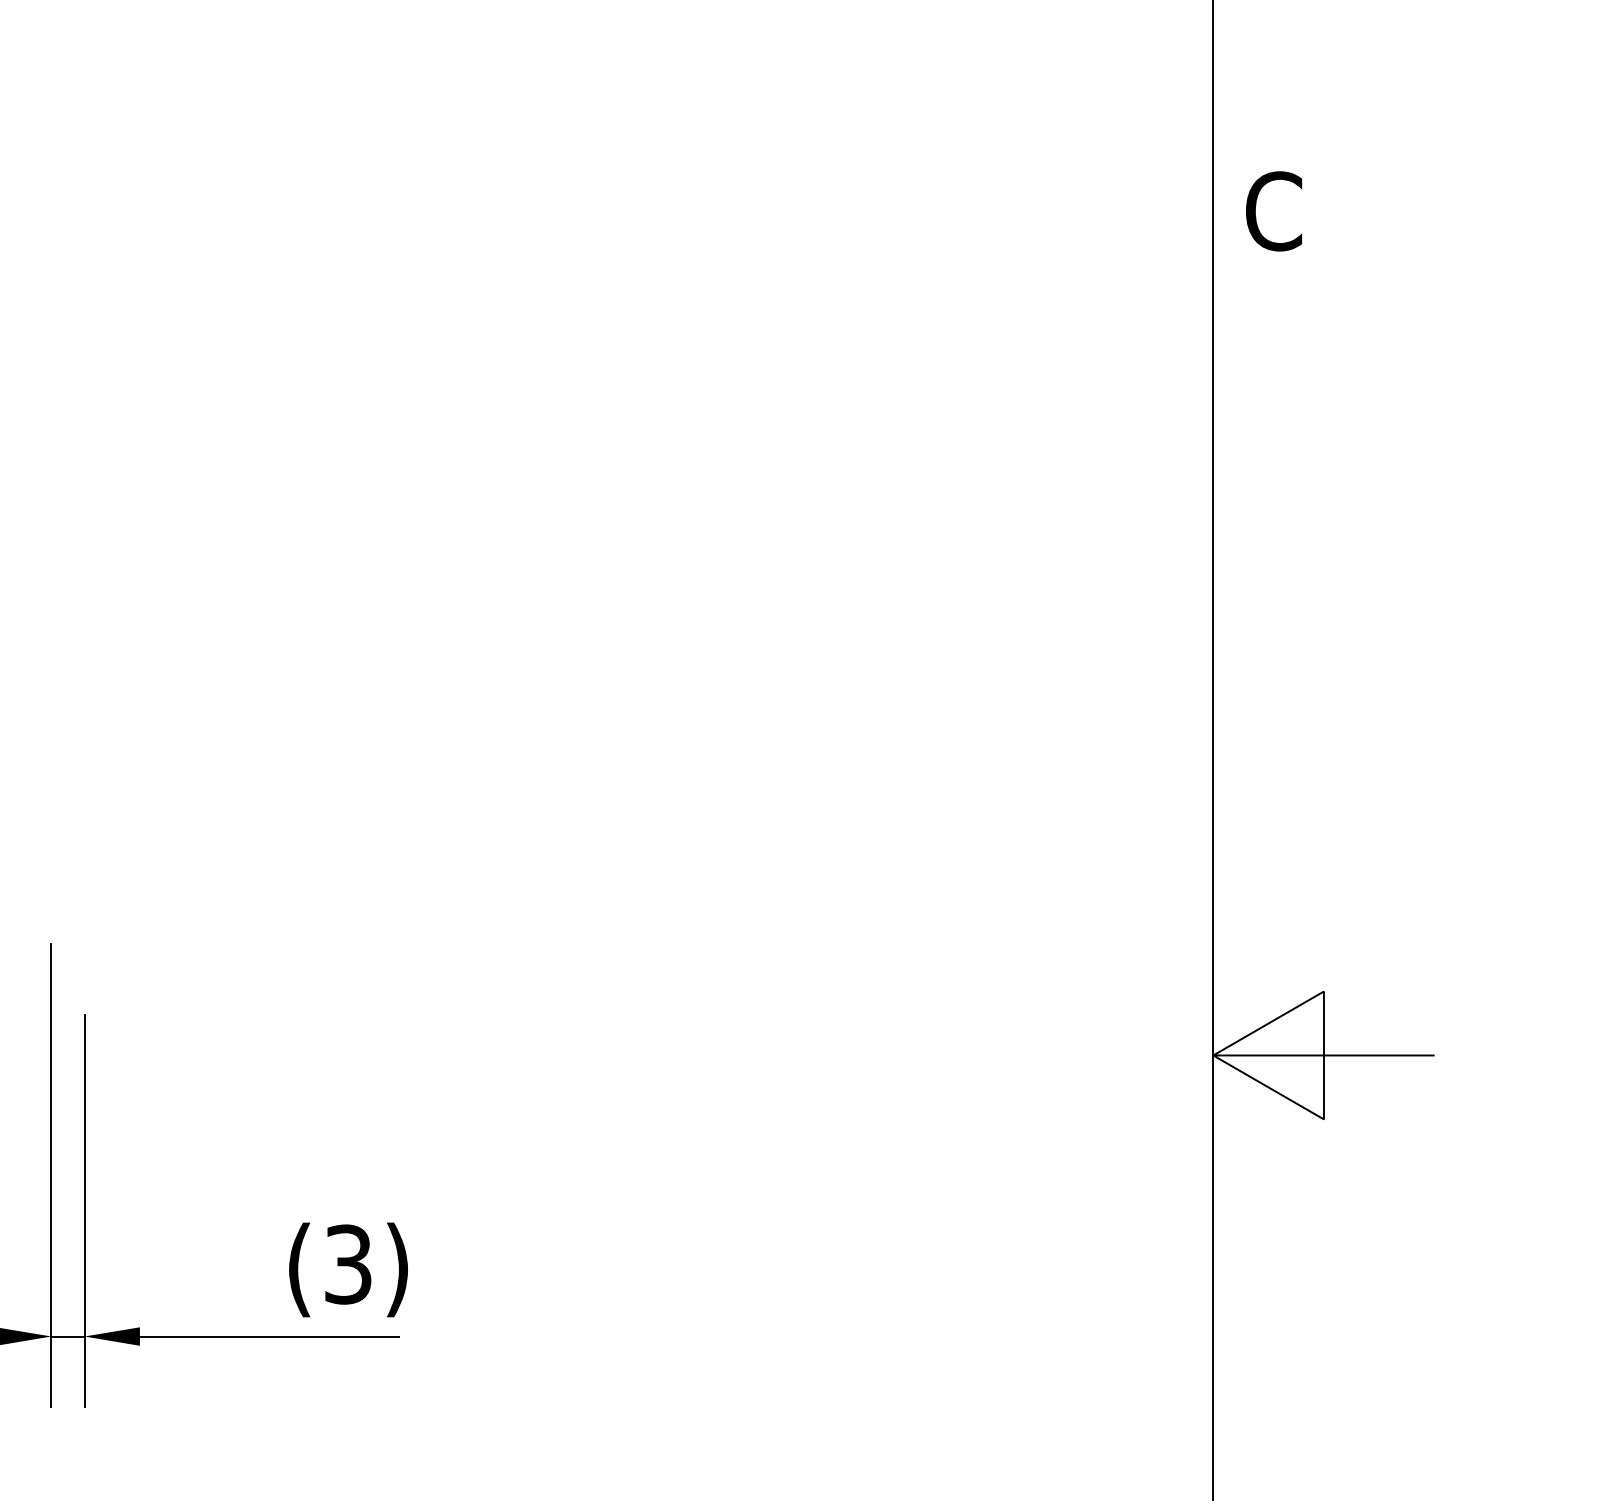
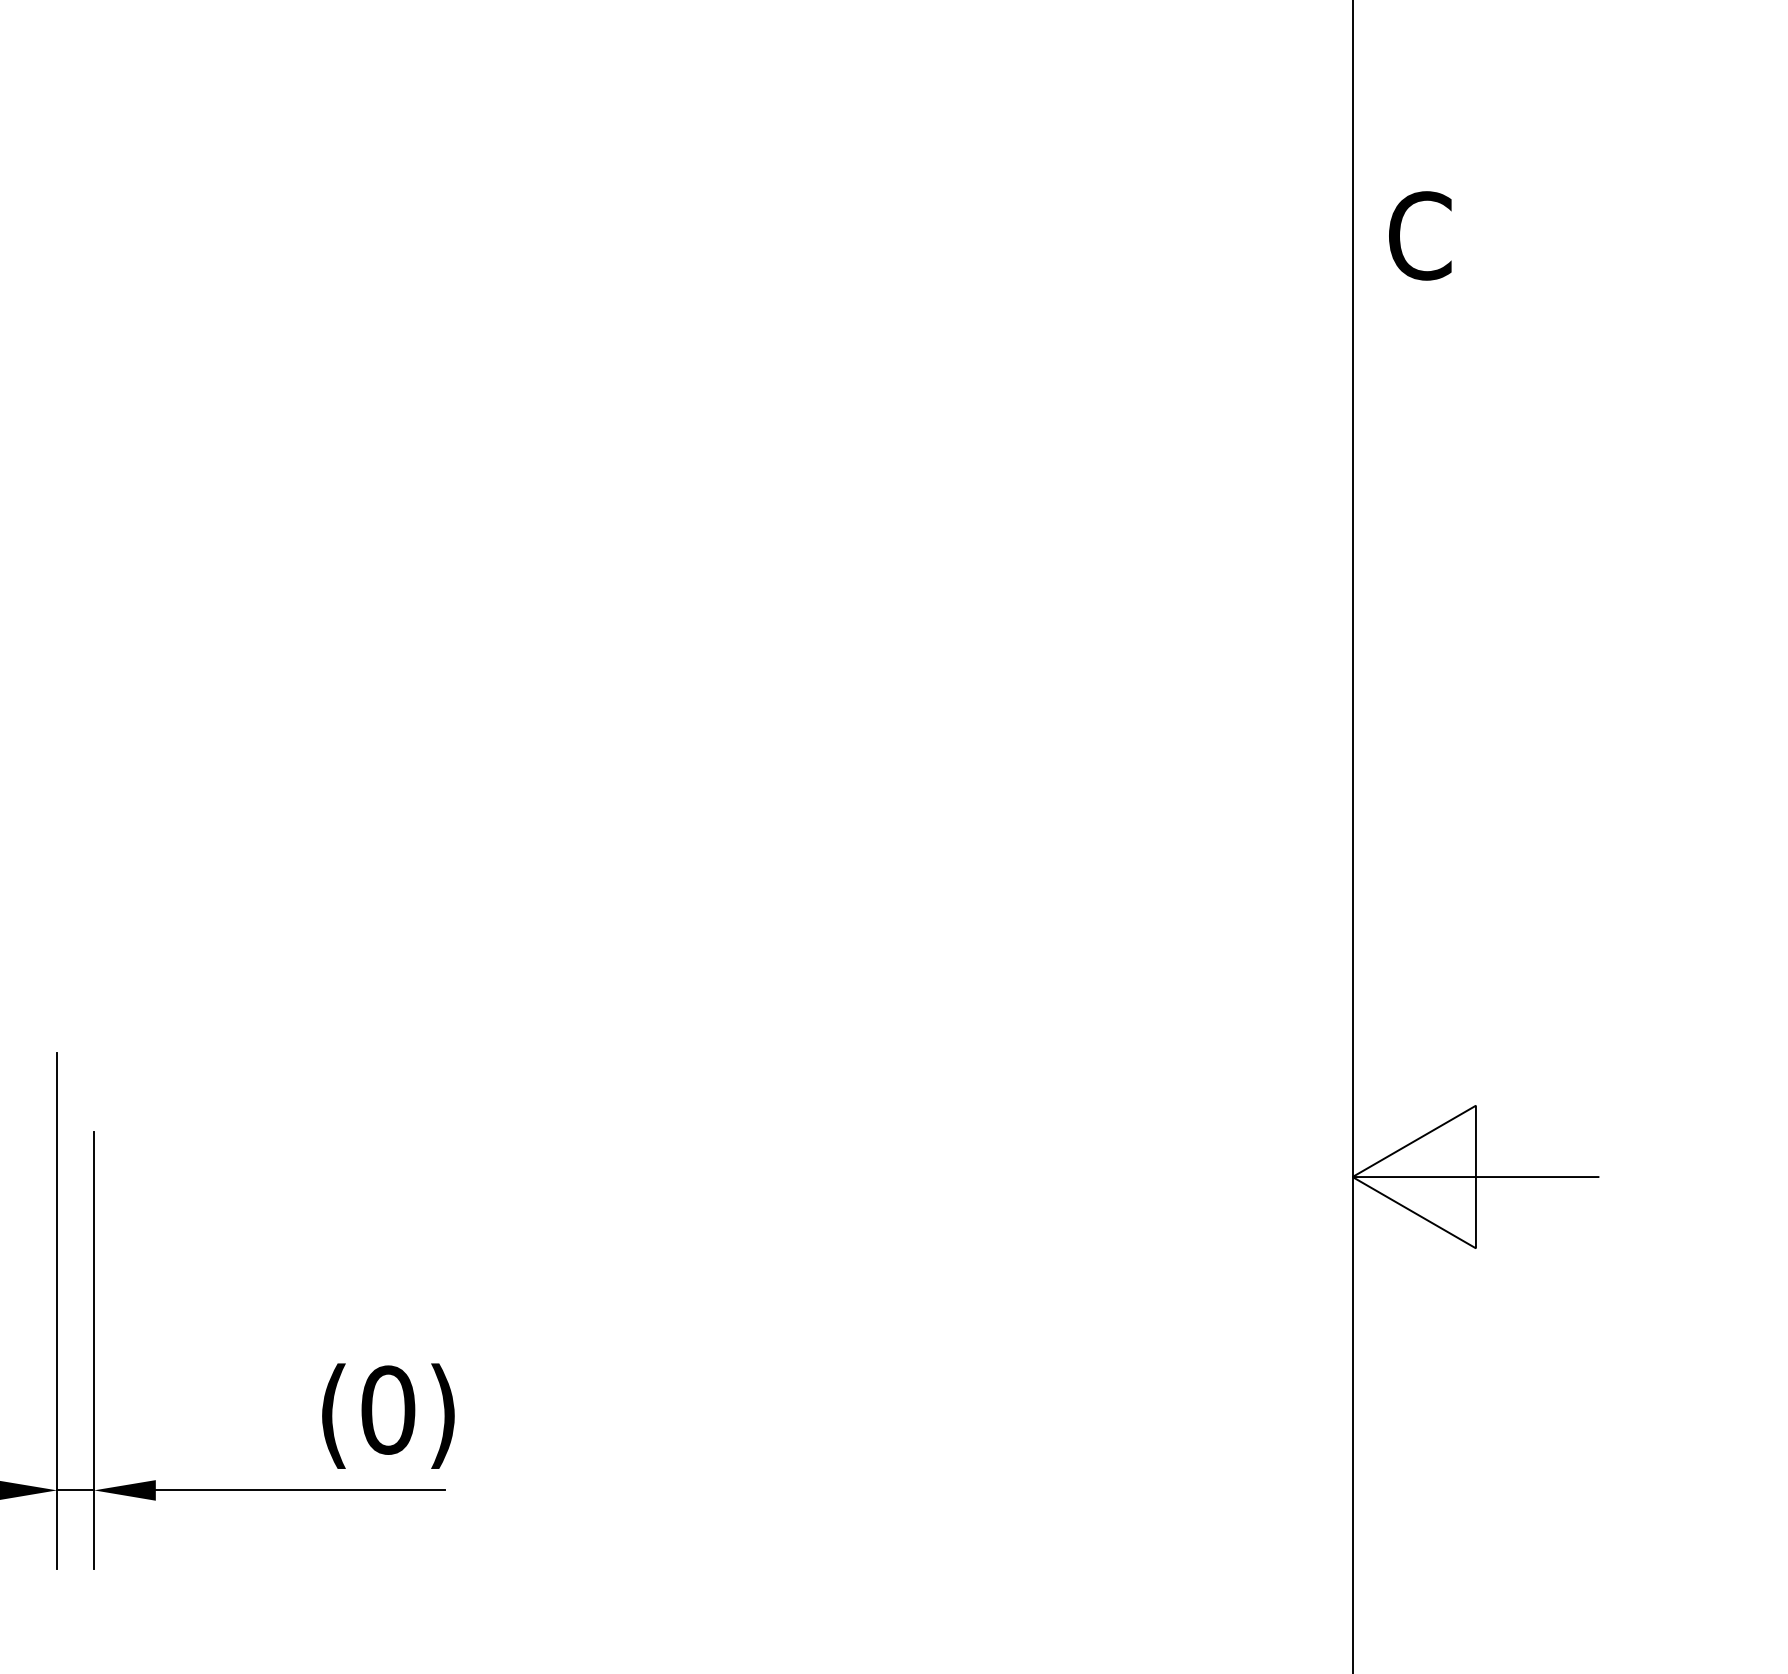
text: (348, 1263) -> (388, 1409), (3) -> (0)

